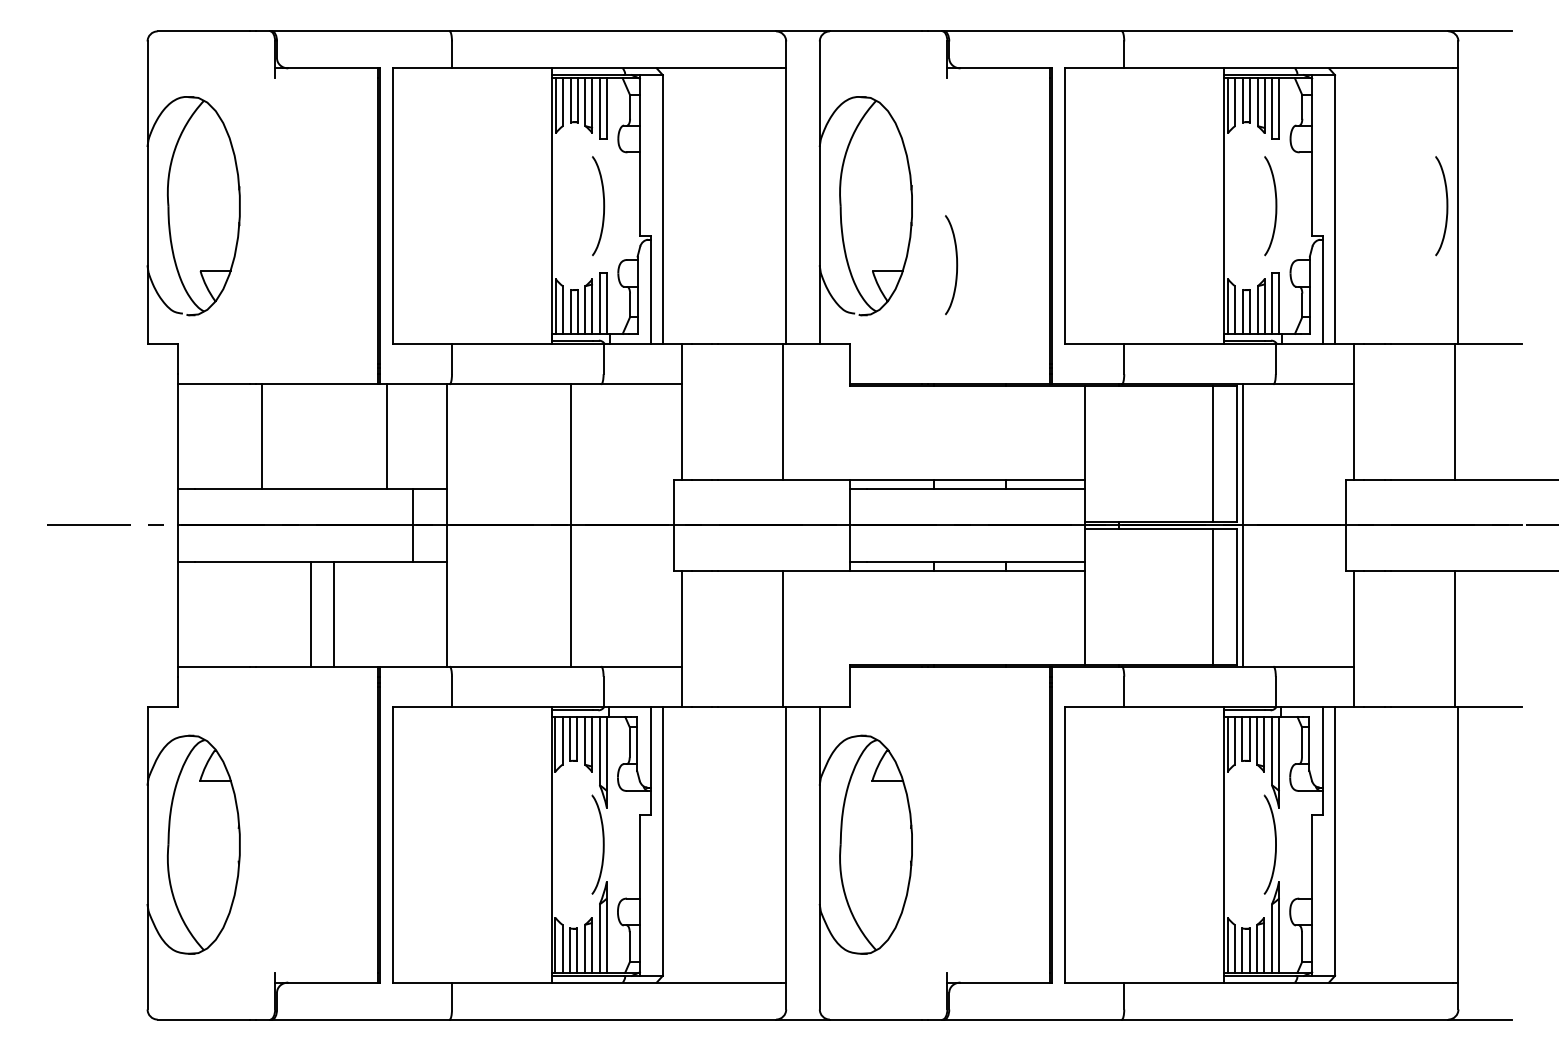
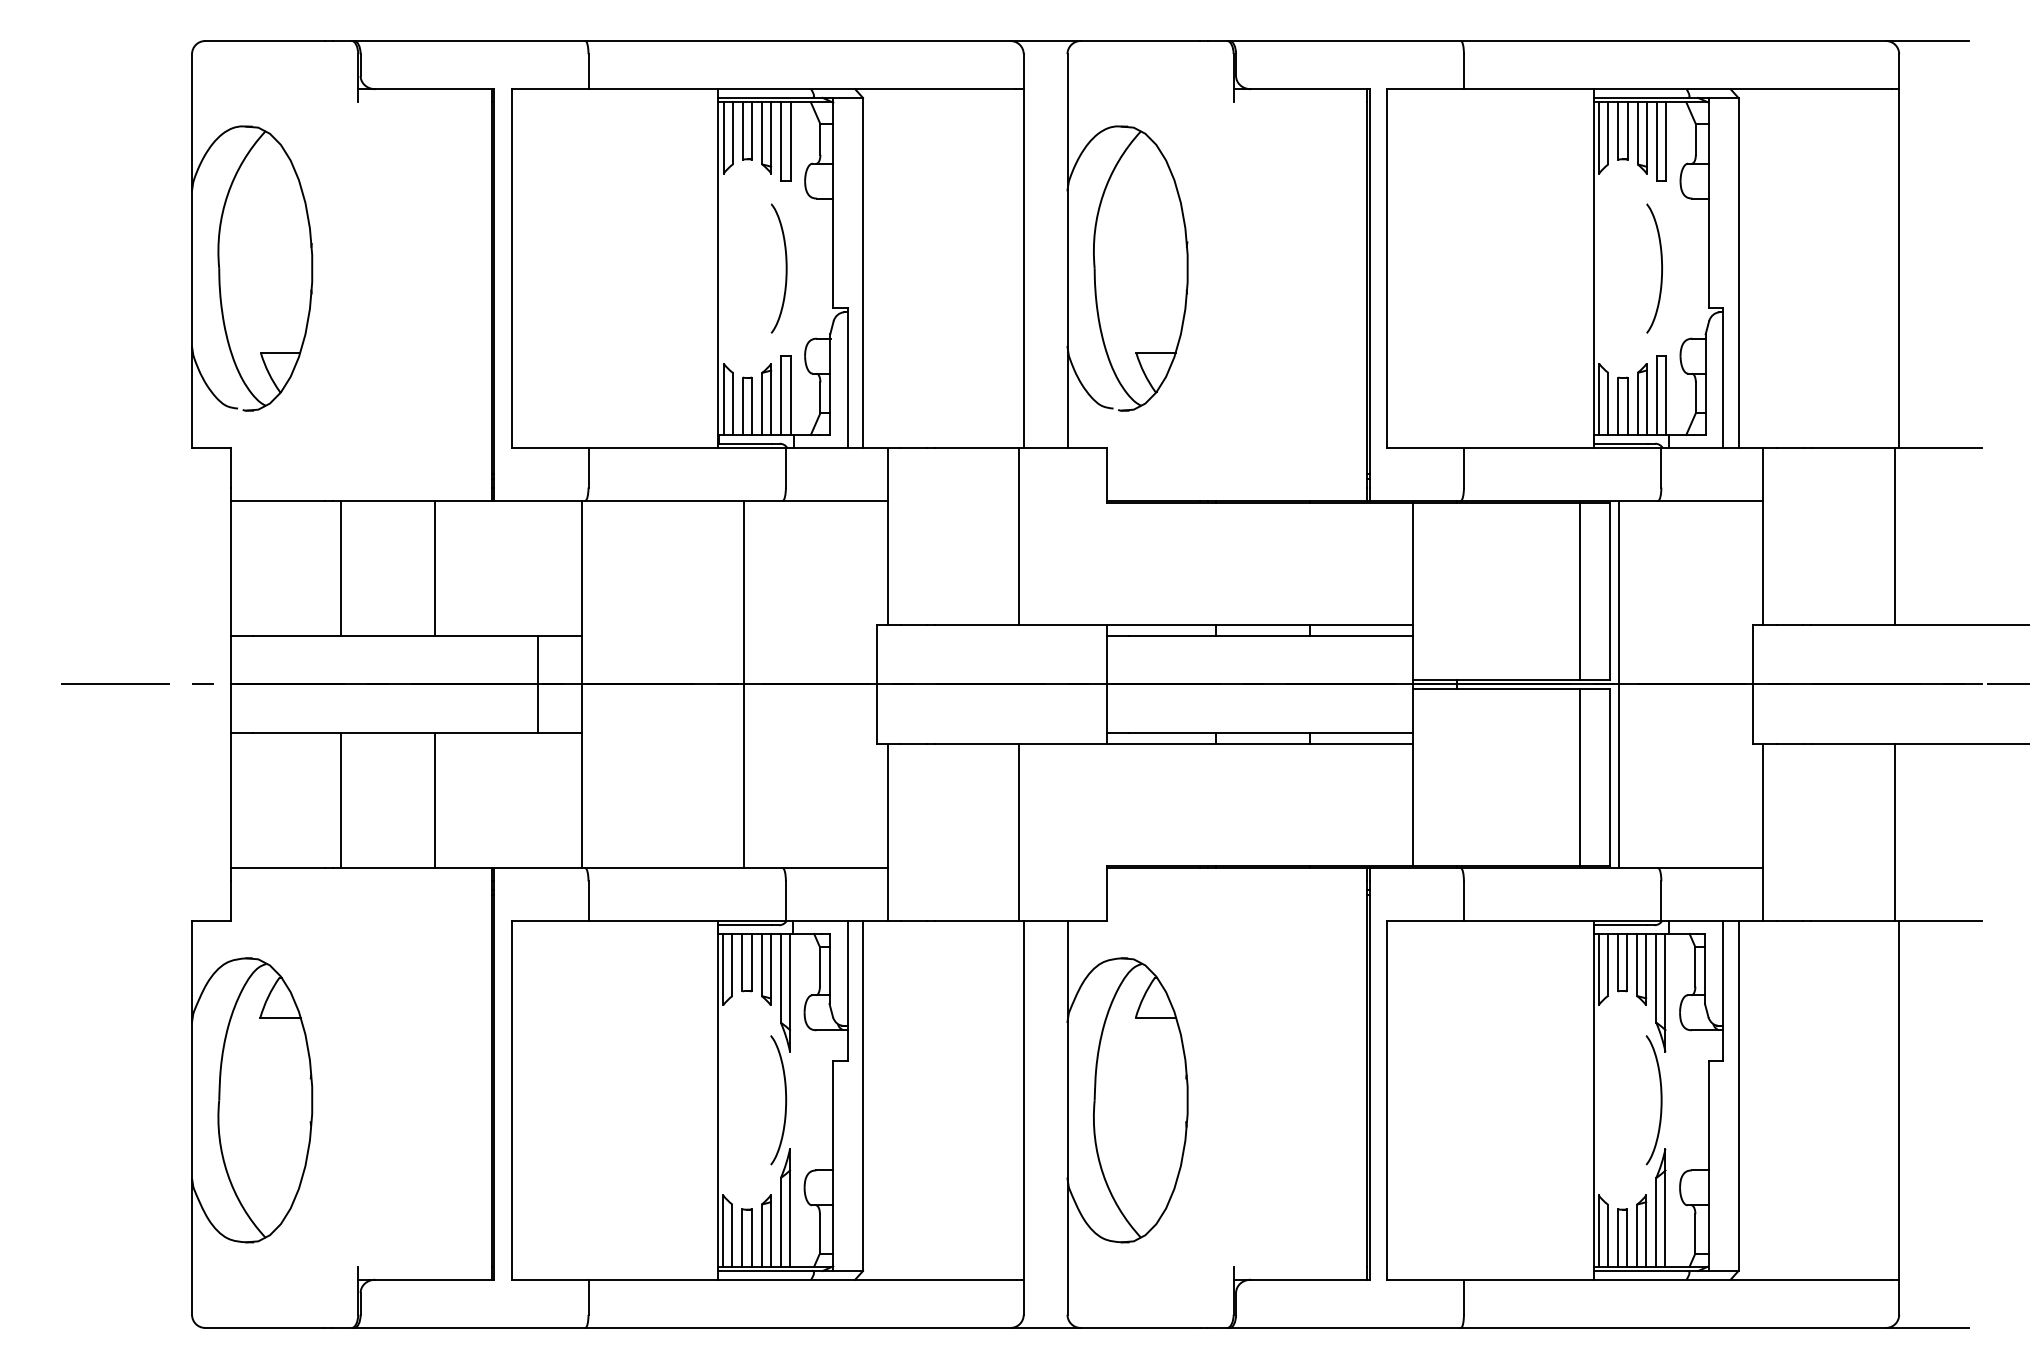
curve: (1446, 206) -> (1883, 269), removed
curve: (956, 264) -> (1245, 344), removed
line: (386, 436) -> (434, 568), moved
line: (310, 614) -> (340, 800), moved

